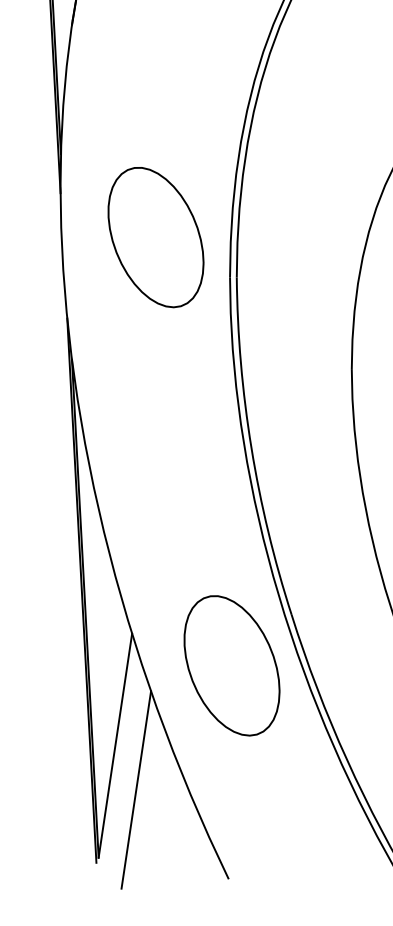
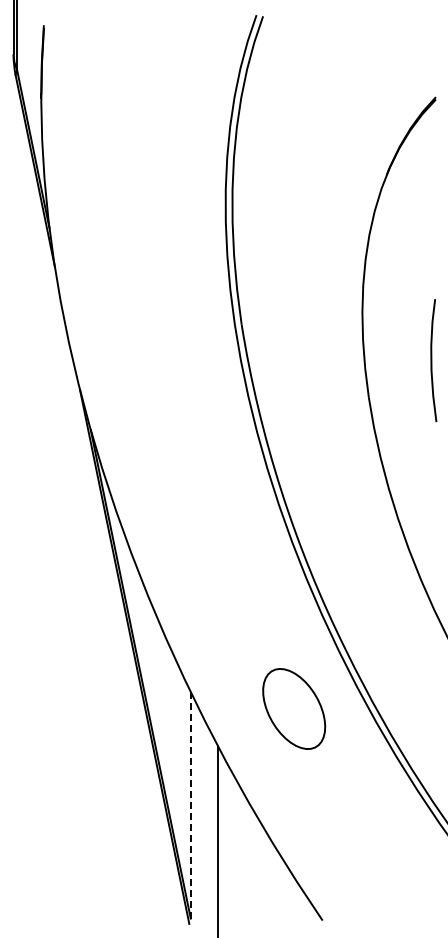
part: (155, 237) -> (155, 296), removed
part: (231, 665) -> (293, 708), size x0.6
line: (115, 744) -> (190, 804), solid -> dashed

